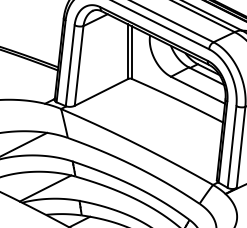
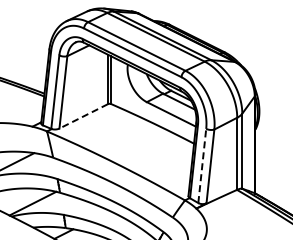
line: (101, 92) -> (83, 116), solid -> dashed
line: (232, 146) -> (202, 165), solid -> dashed

